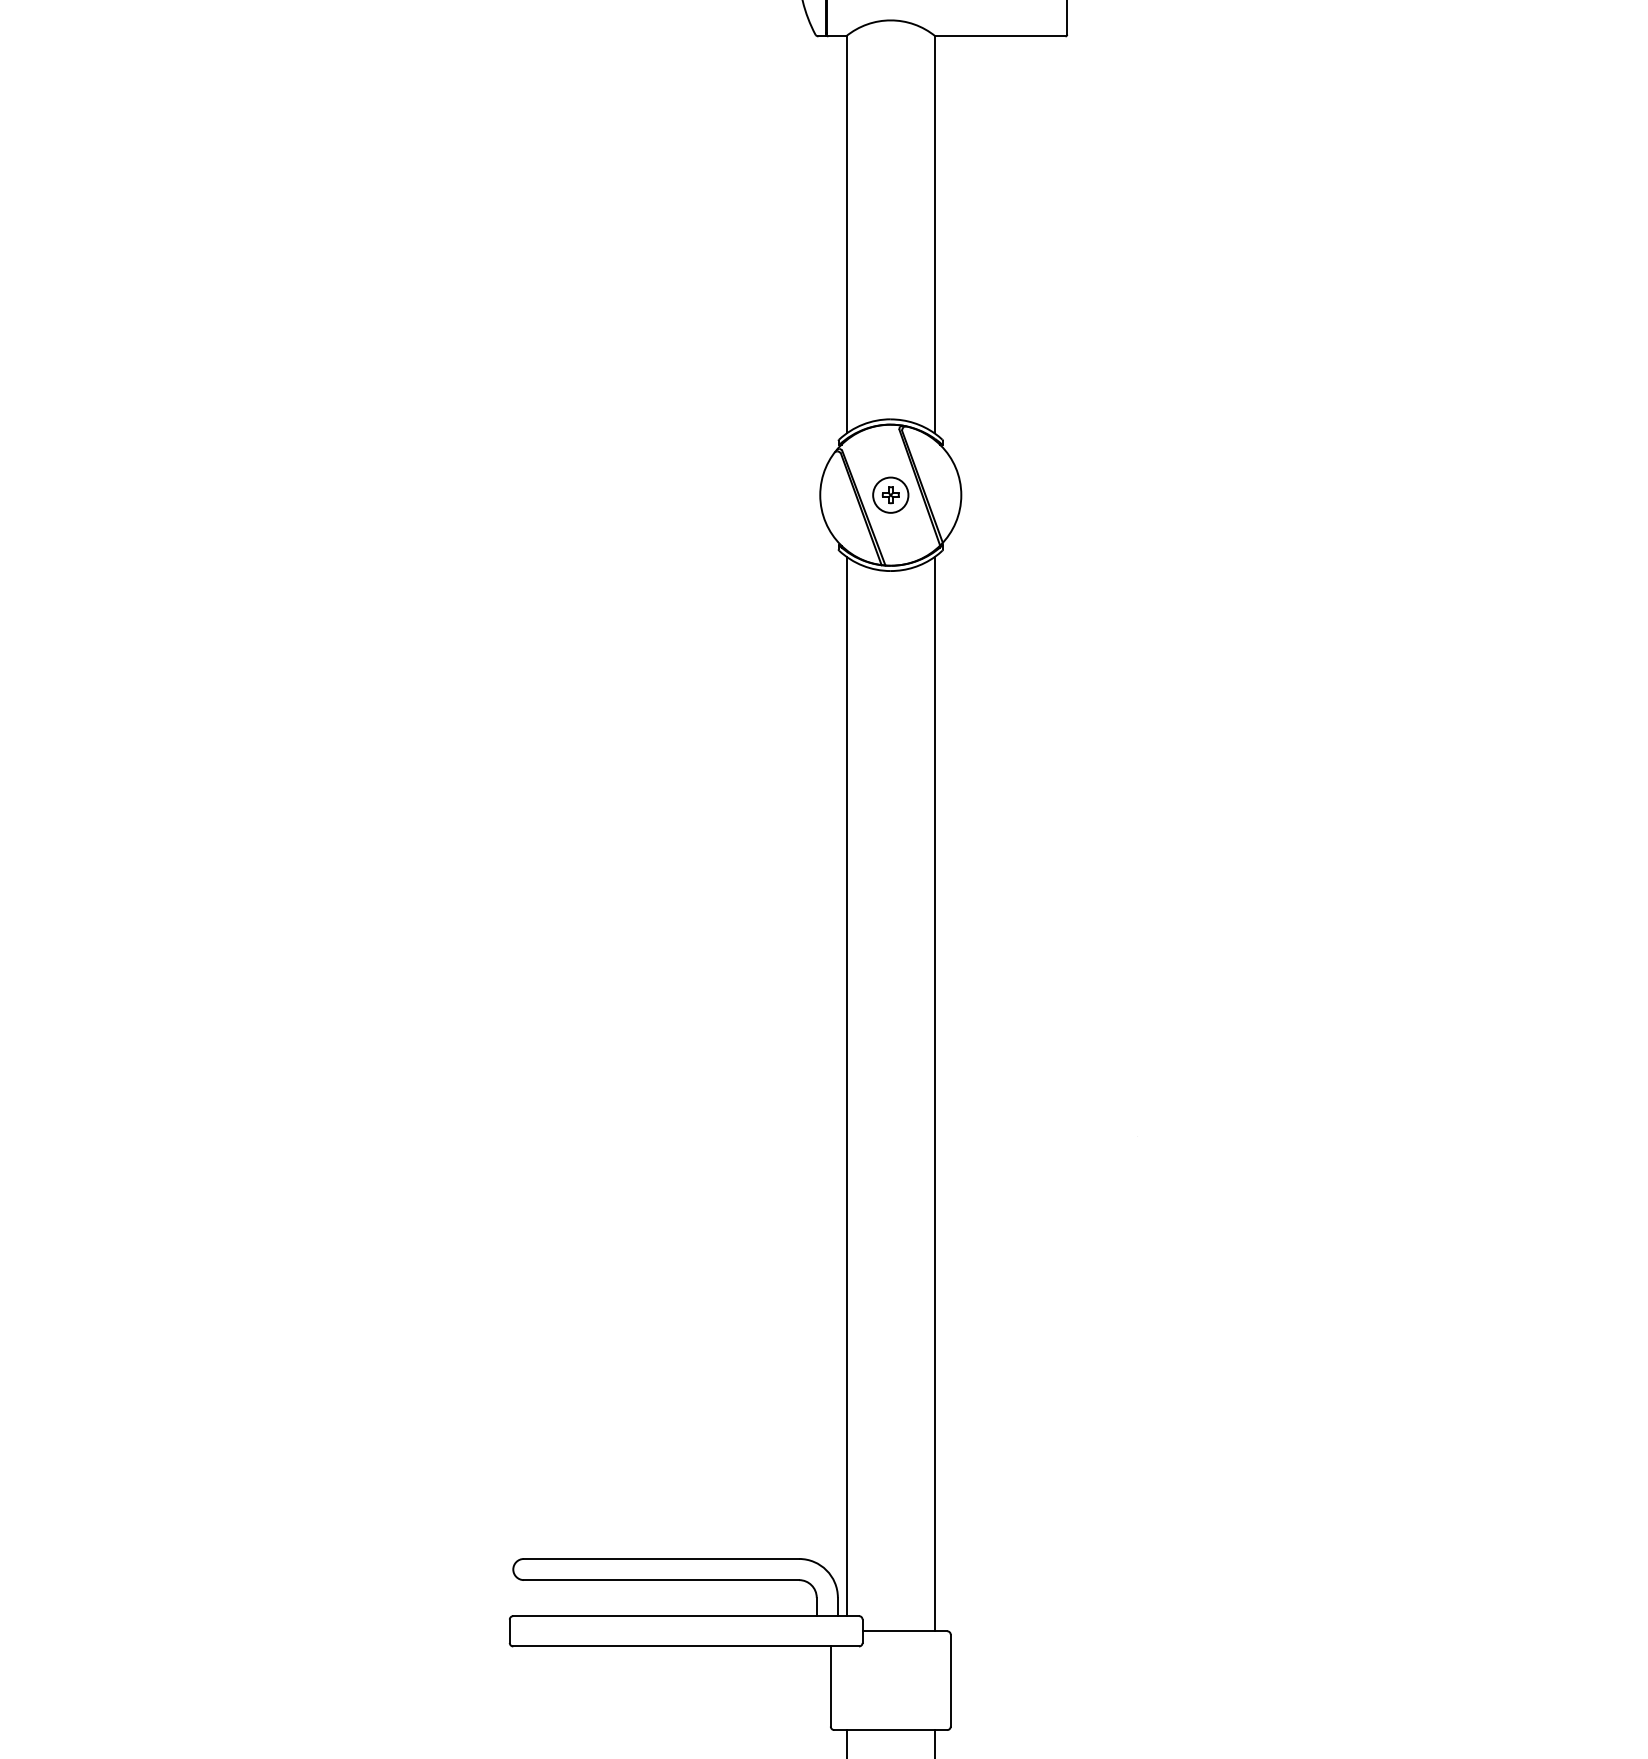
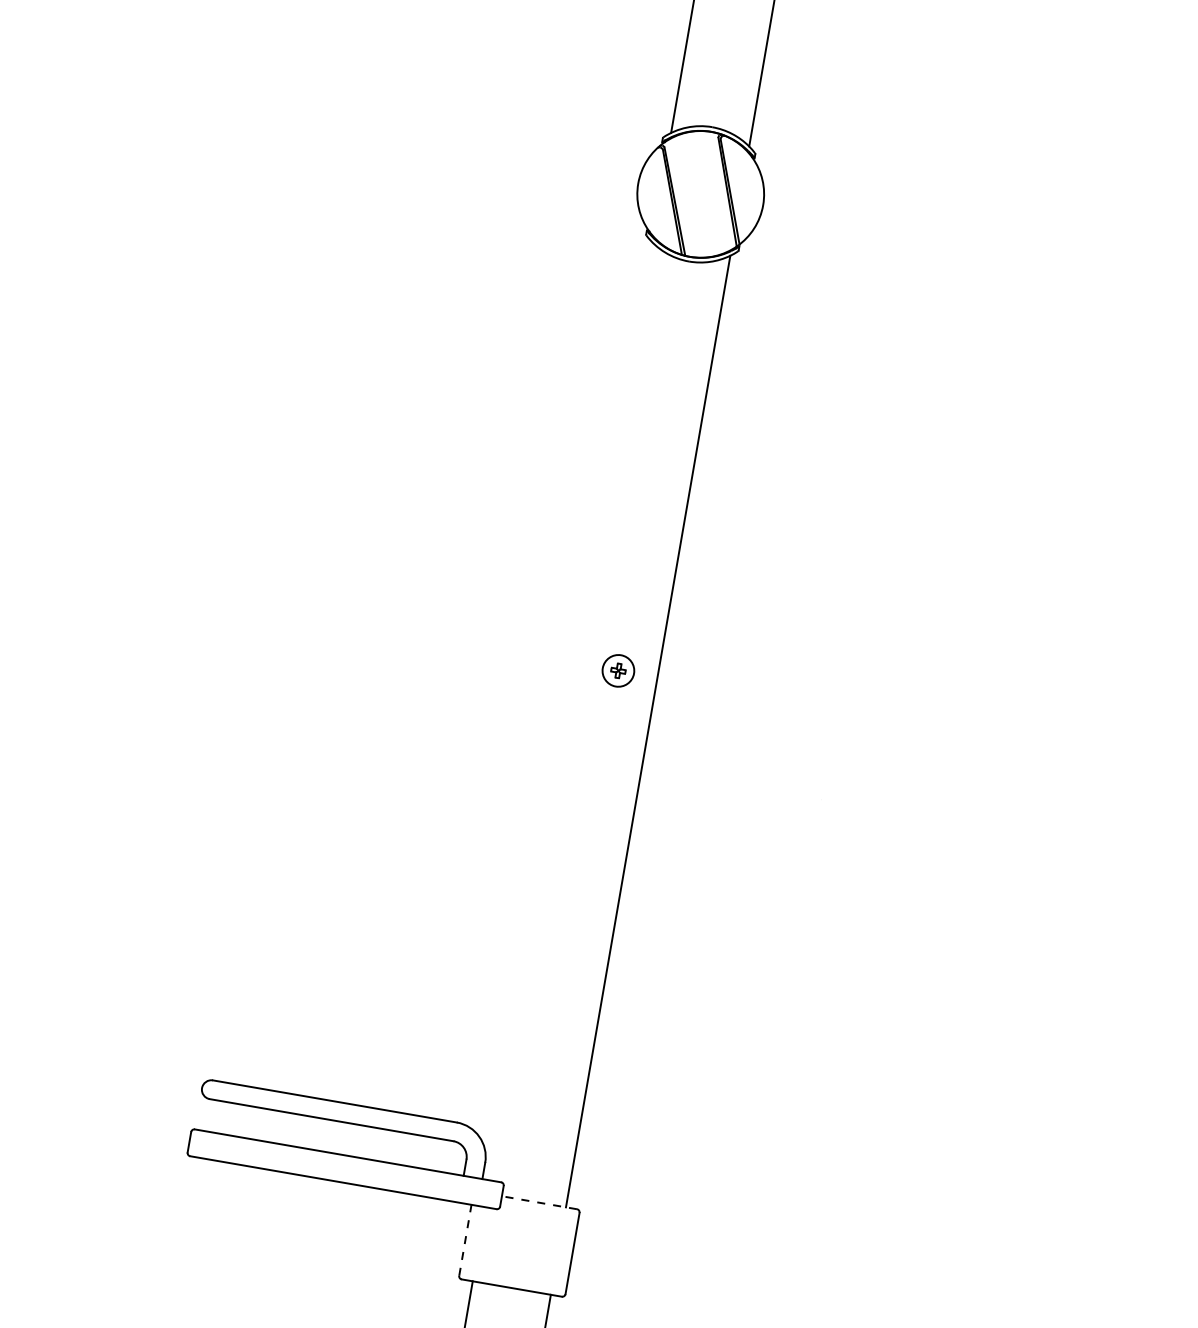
part: (890, 494) -> (618, 670), moved
line: (846, 1086) -> (571, 711), removed
line: (904, 1631) -> (539, 1202), solid -> dashed
line: (830, 1686) -> (465, 1240), solid -> dashed

